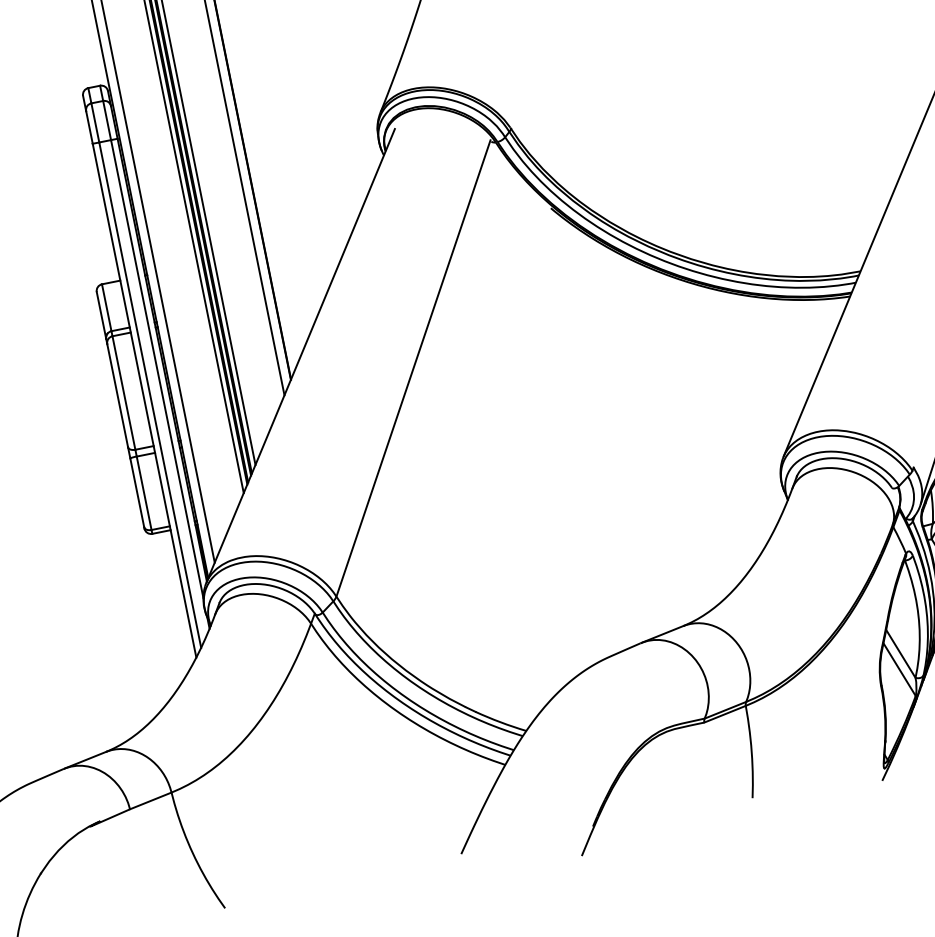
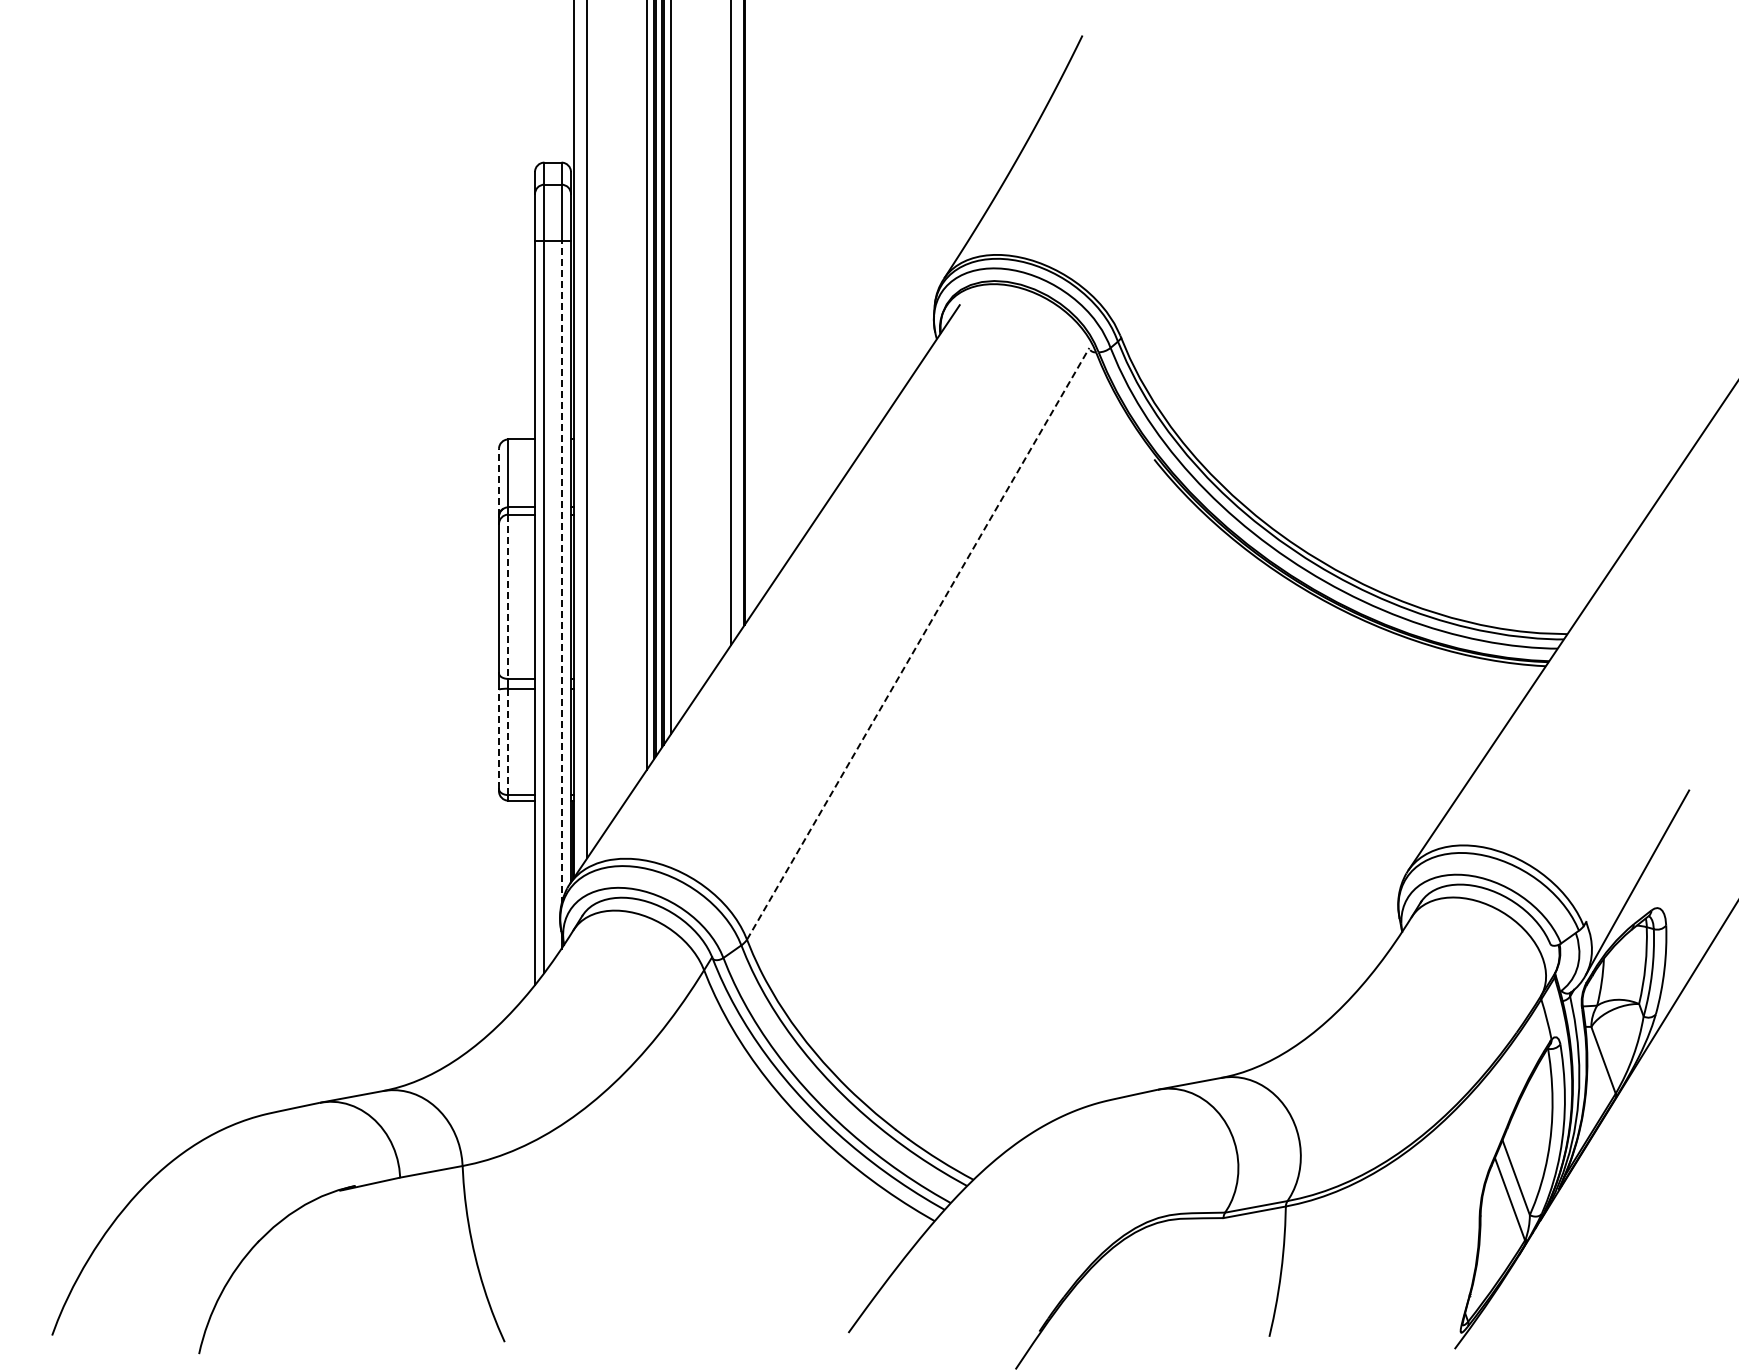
line: (101, 314) -> (499, 481), solid -> dashed
line: (157, 368) -> (561, 572), solid -> dashed
line: (413, 368) -> (918, 643), solid -> dashed
line: (124, 393) -> (508, 597), solid -> dashed
line: (137, 492) -> (499, 739), solid -> dashed
line: (144, 493) -> (508, 742), solid -> dashed

